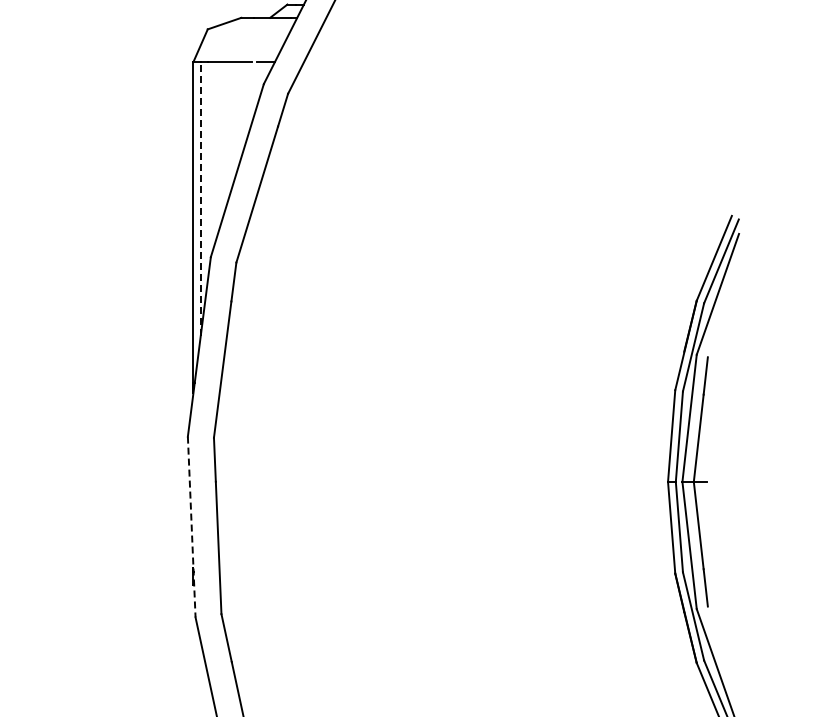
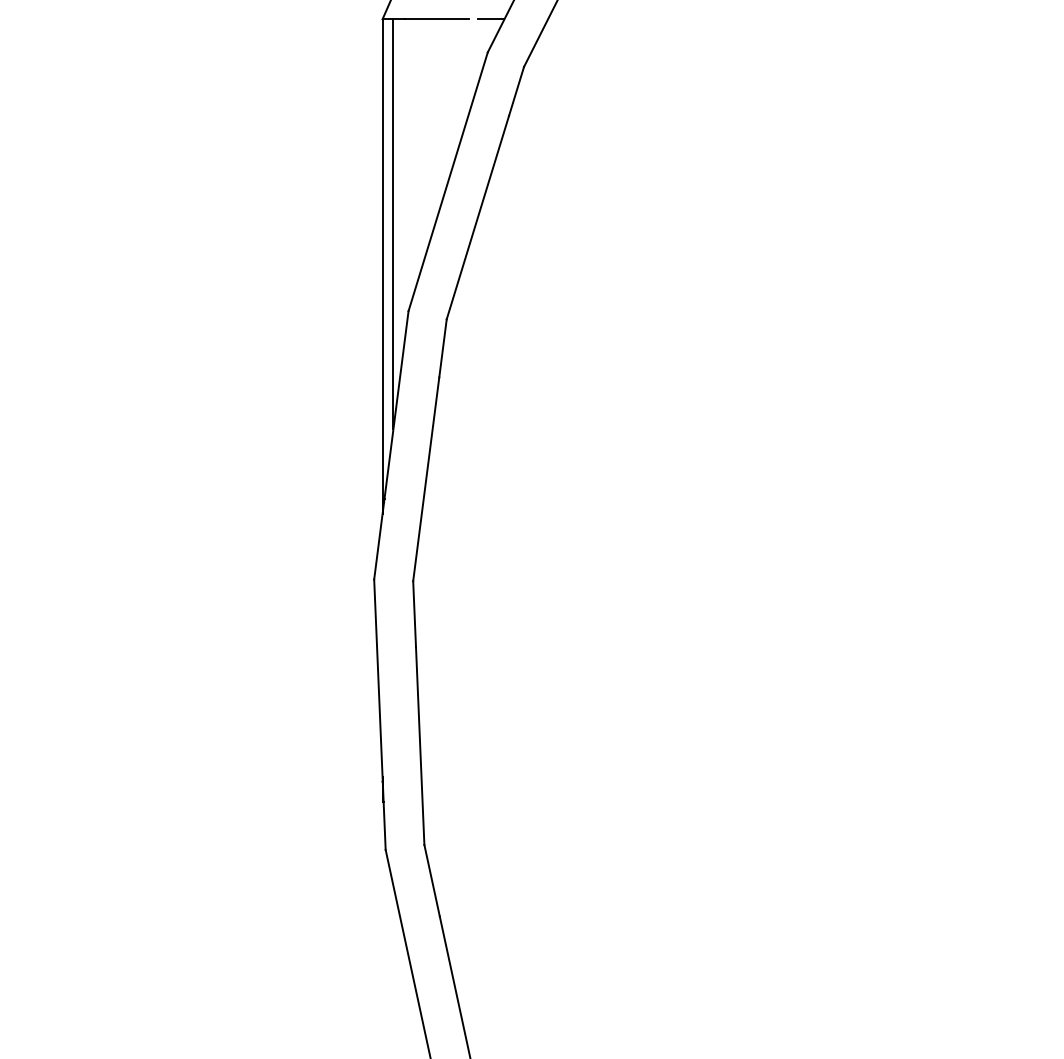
line: (200, 198) -> (393, 223), dashed -> solid
line: (191, 527) -> (379, 715), dashed -> solid

